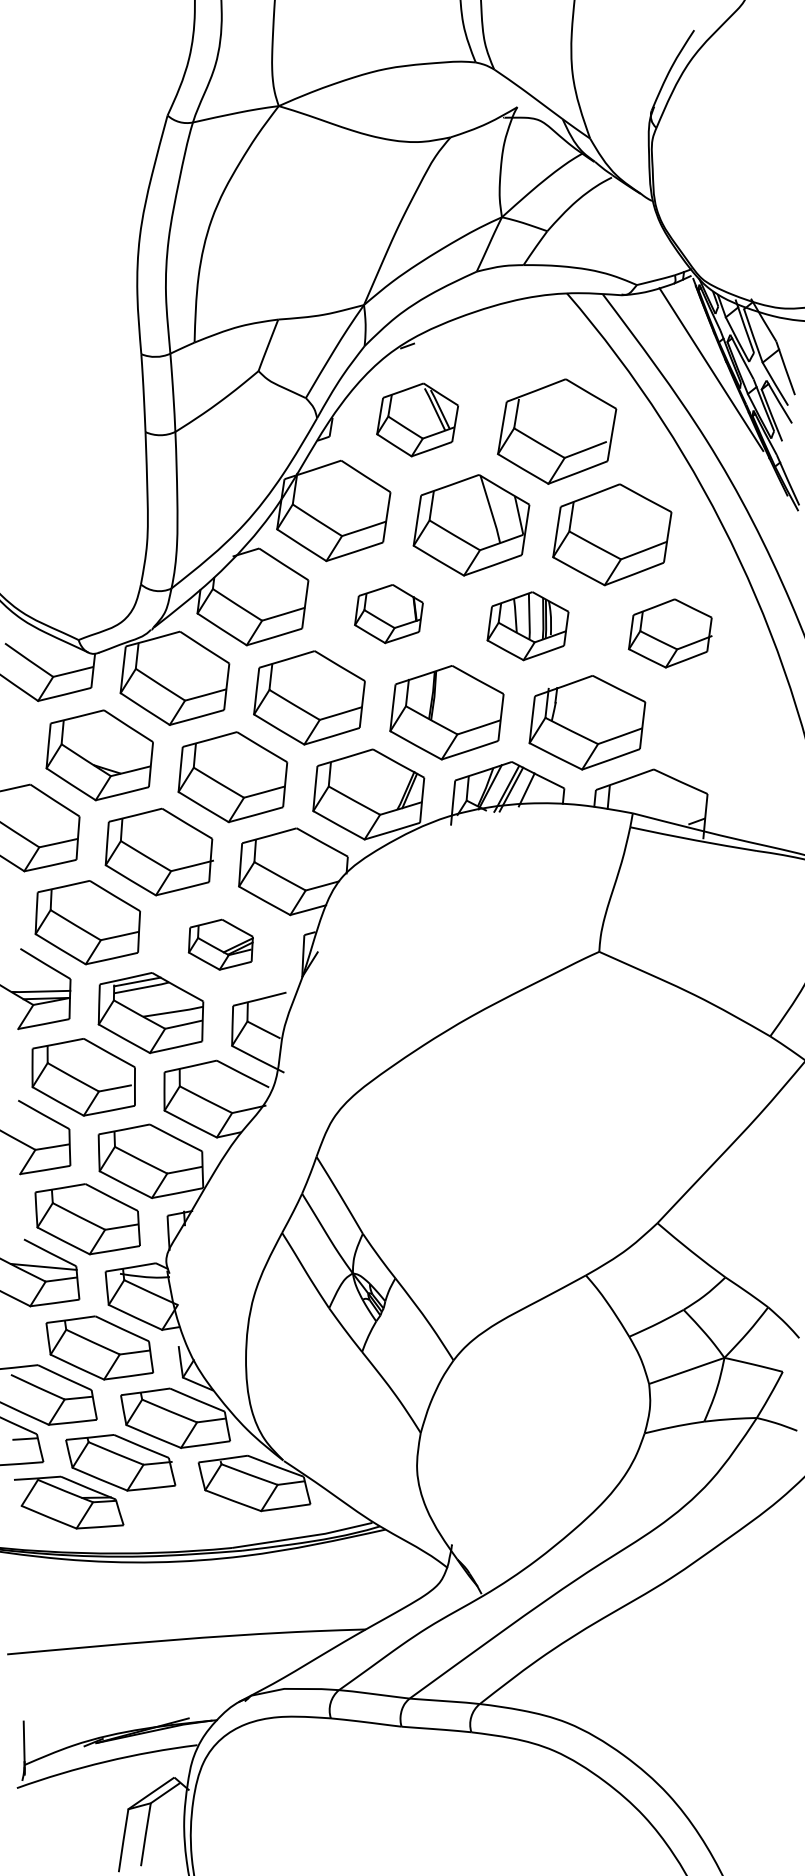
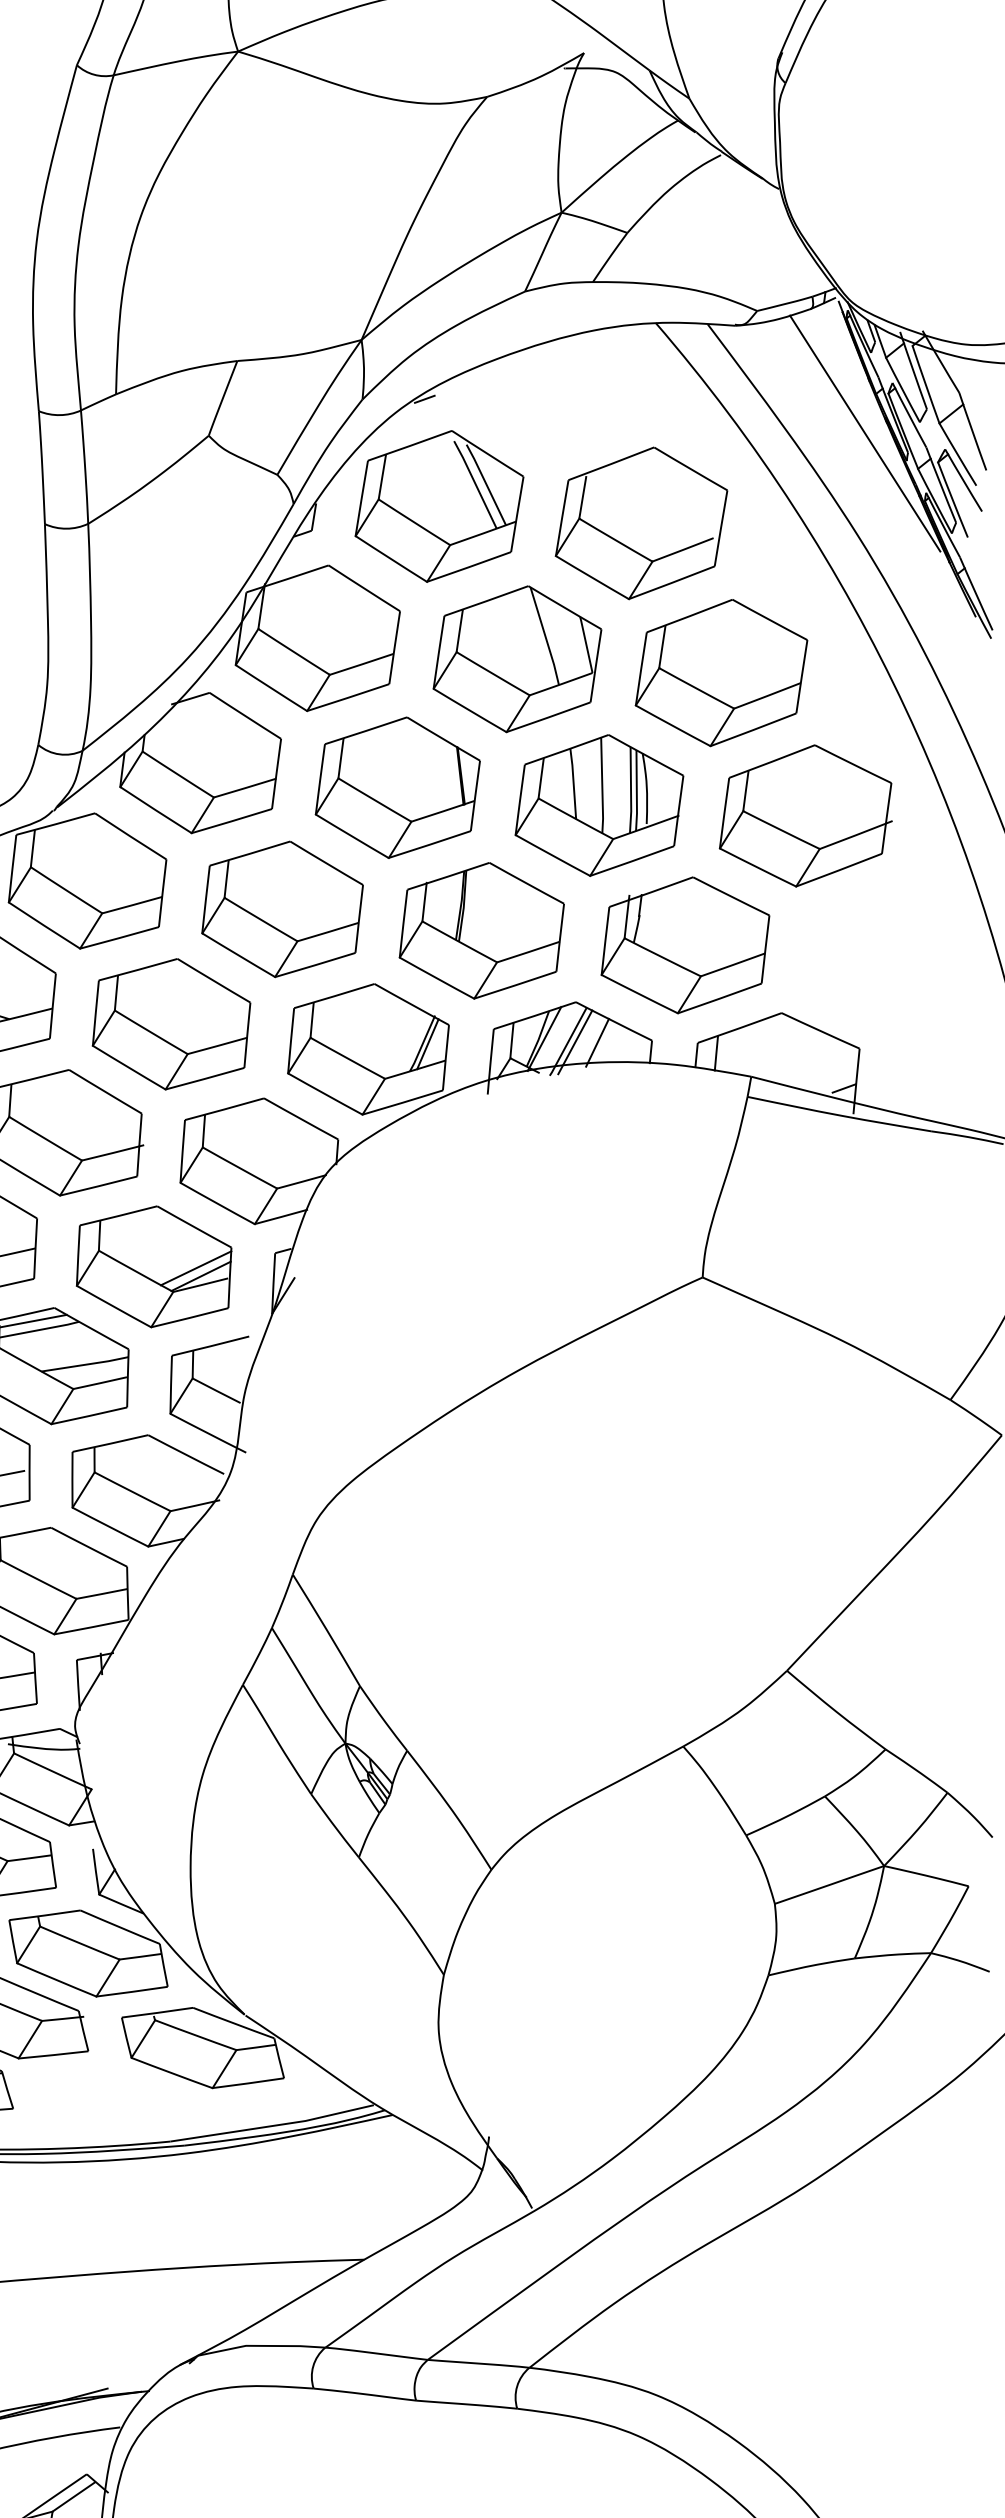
part: (417, 419) -> (439, 505), size x1.43
part: (388, 613) -> (397, 787), size x1.67
part: (527, 625) -> (598, 804), size x1.43
part: (670, 633) -> (805, 816), size x1.43
part: (220, 944) -> (153, 1266), size x1.67

